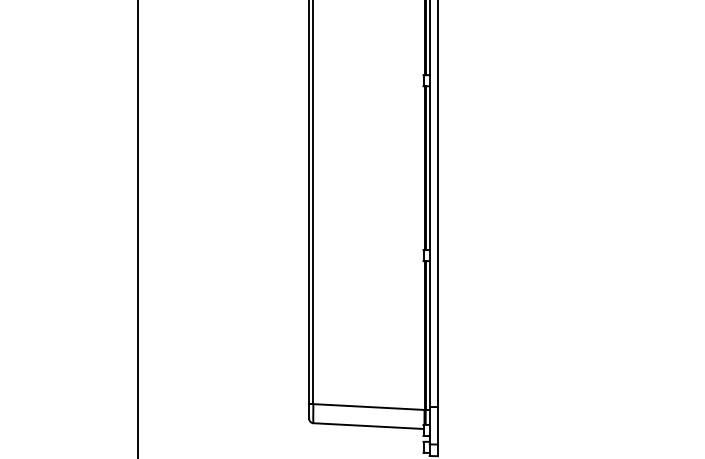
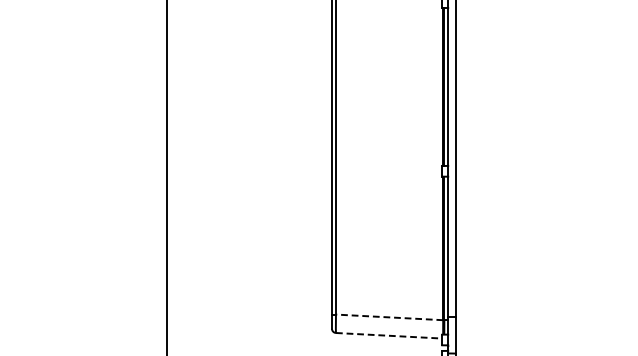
line: (368, 407) -> (389, 317), solid -> dashed
line: (368, 426) -> (389, 336), solid -> dashed

